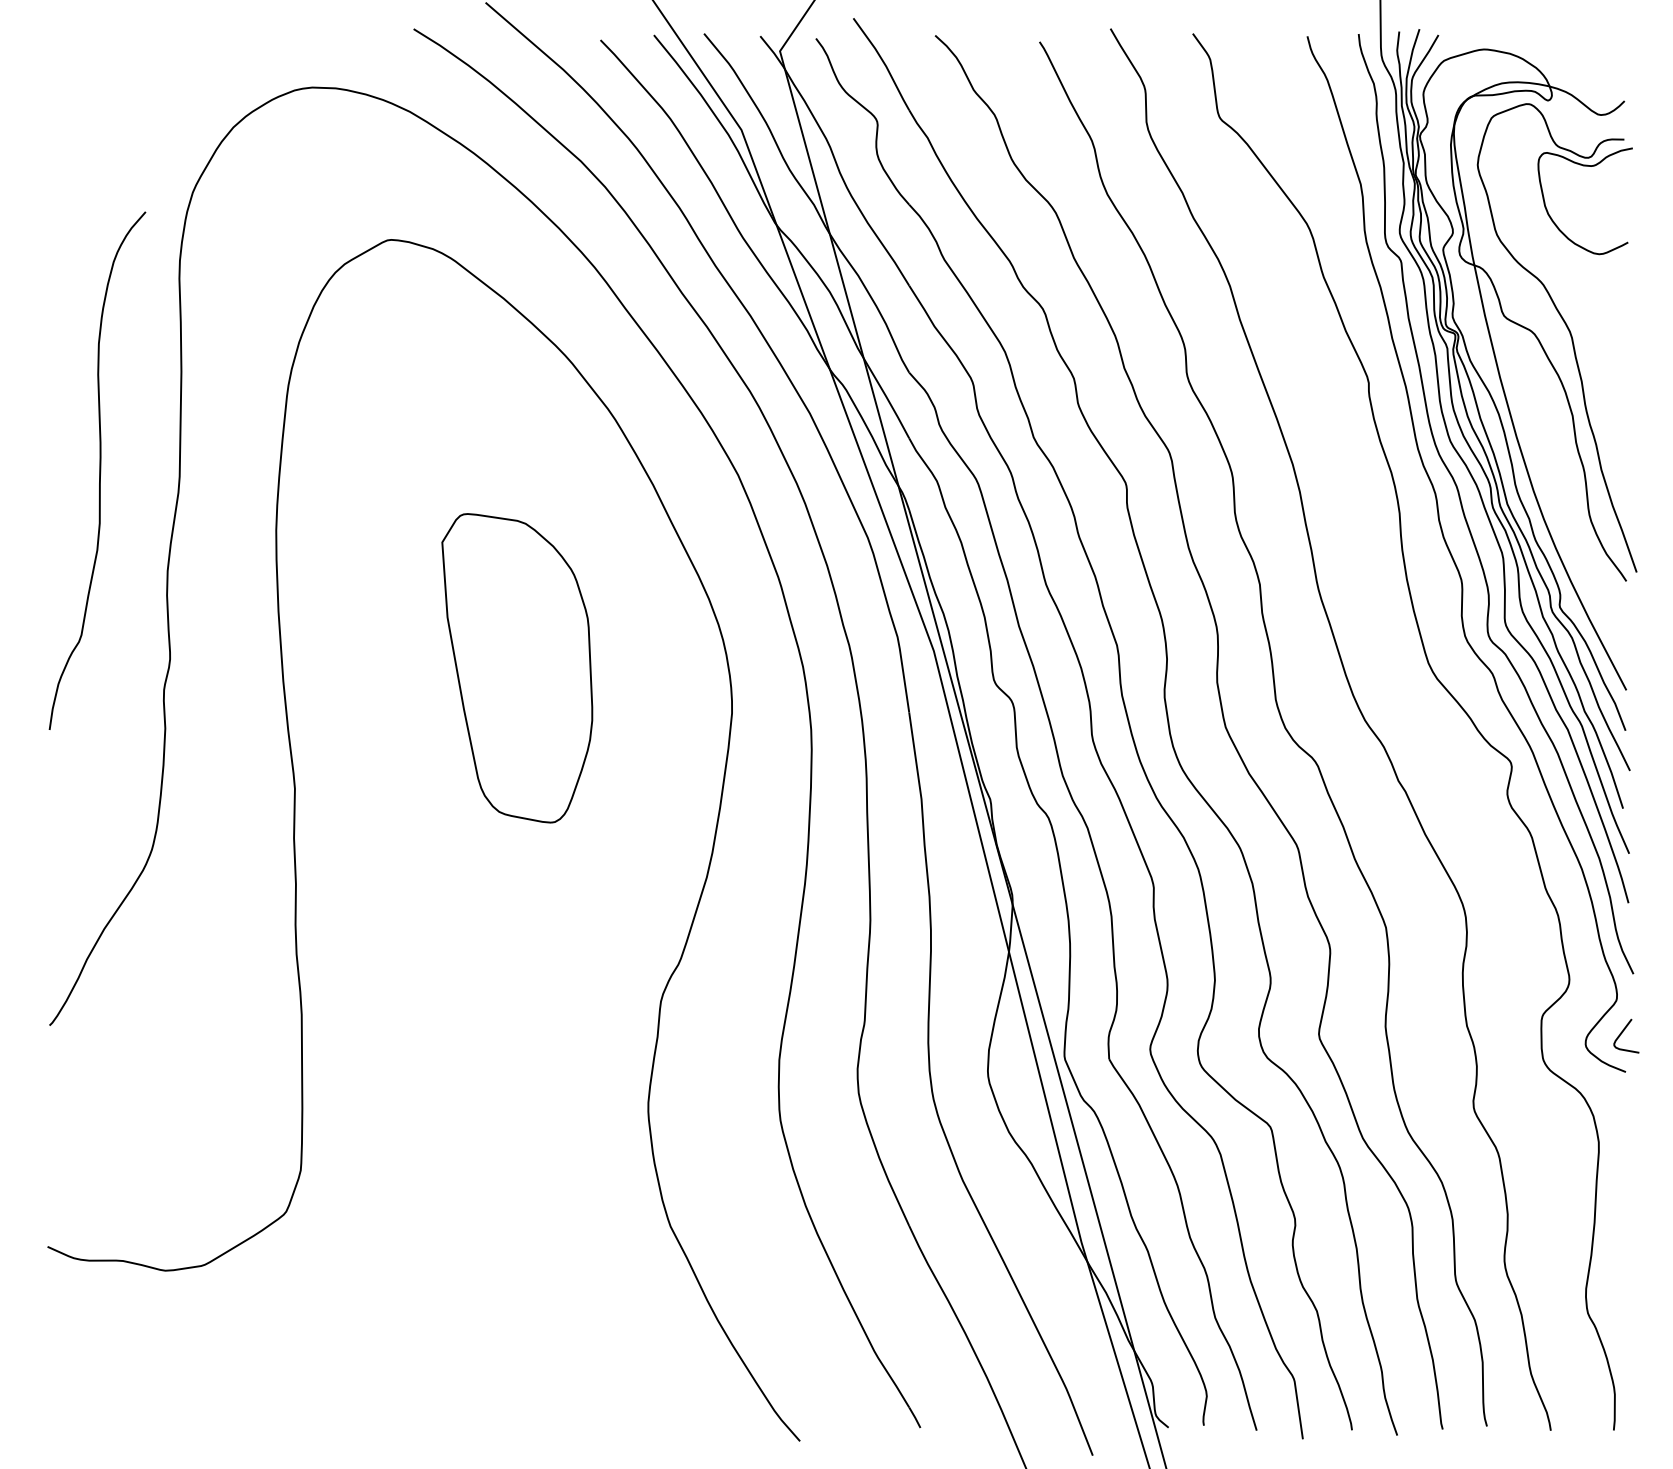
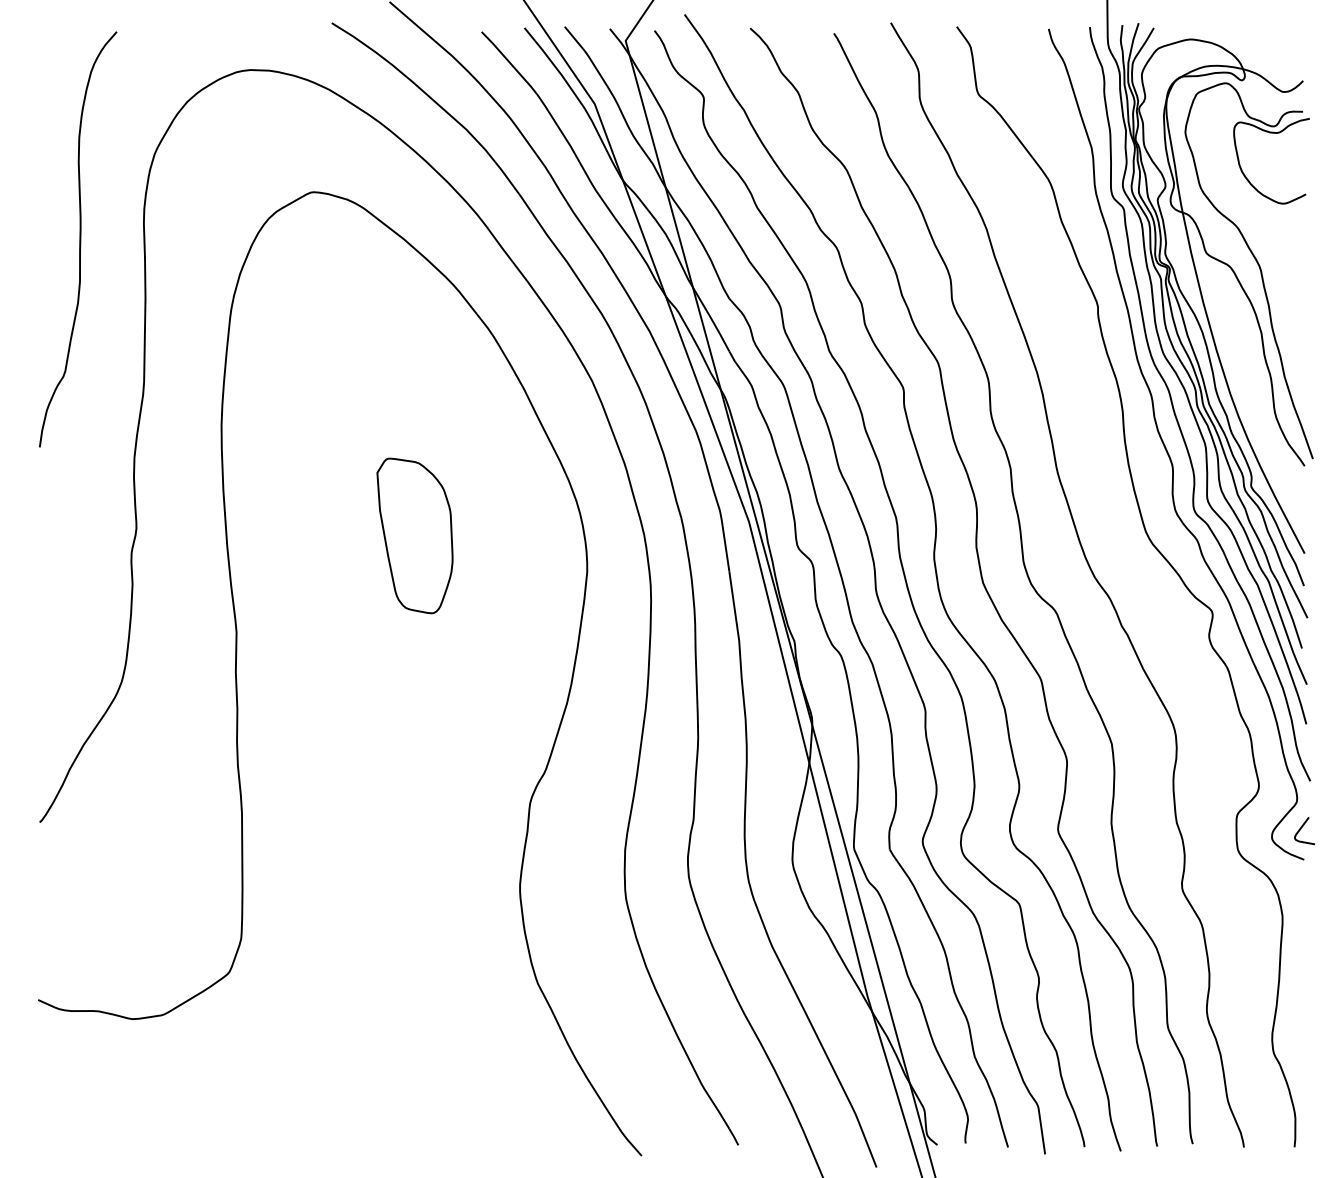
curve: (99, 470) -> (79, 239), moved
part: (517, 668) -> (415, 536), size x0.62

